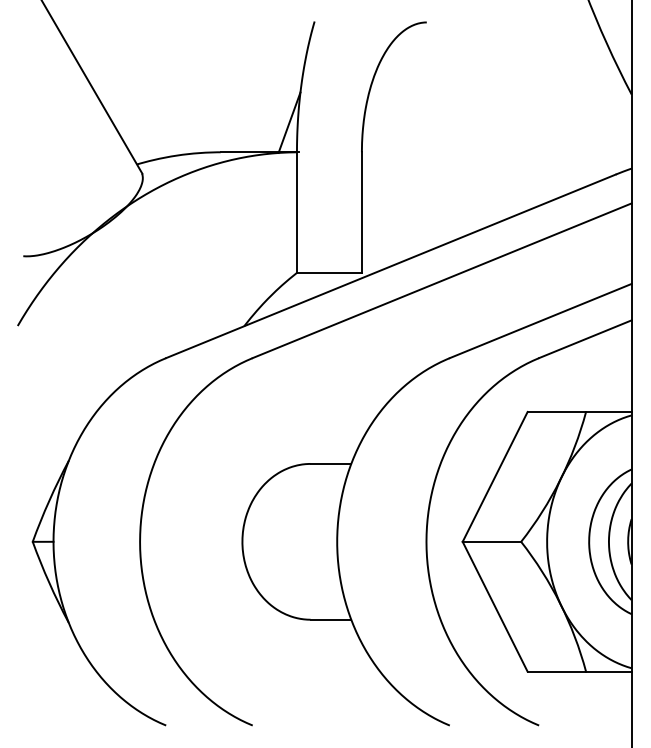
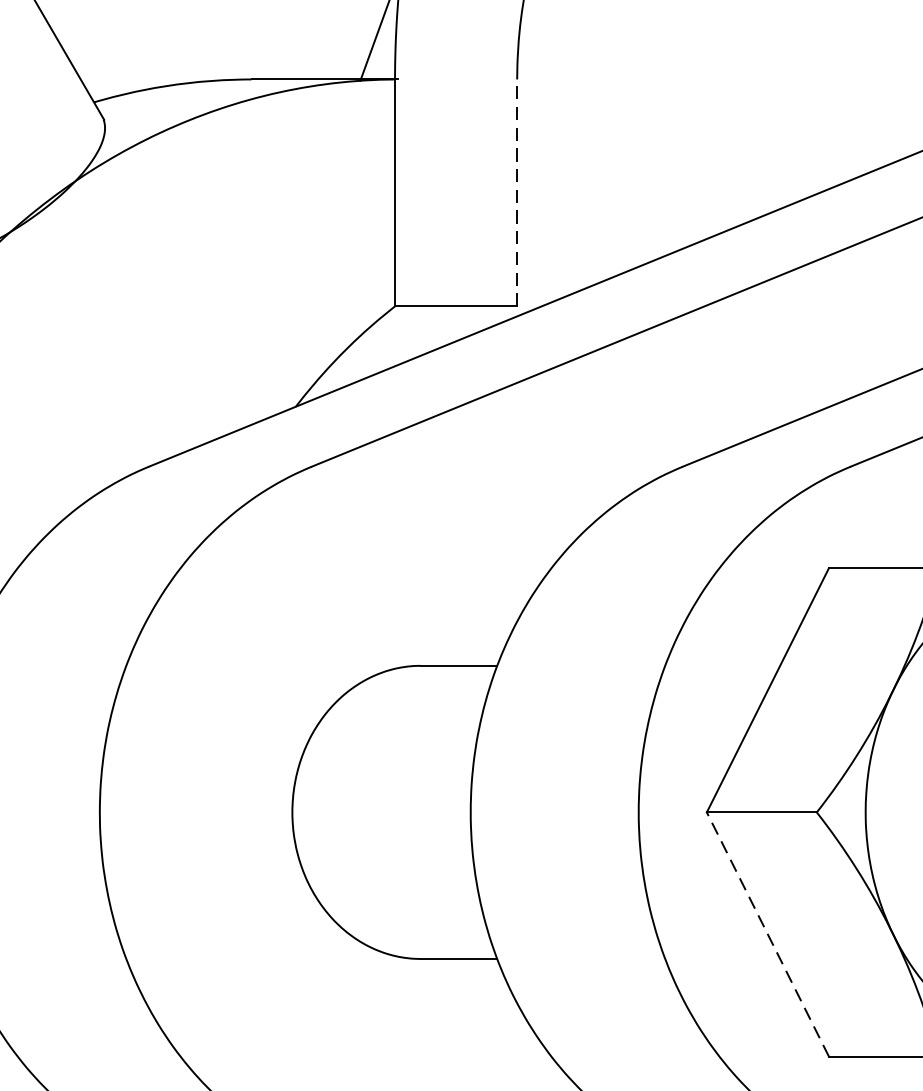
line: (361, 212) -> (516, 192), solid -> dashed
line: (495, 606) -> (768, 934), solid -> dashed

